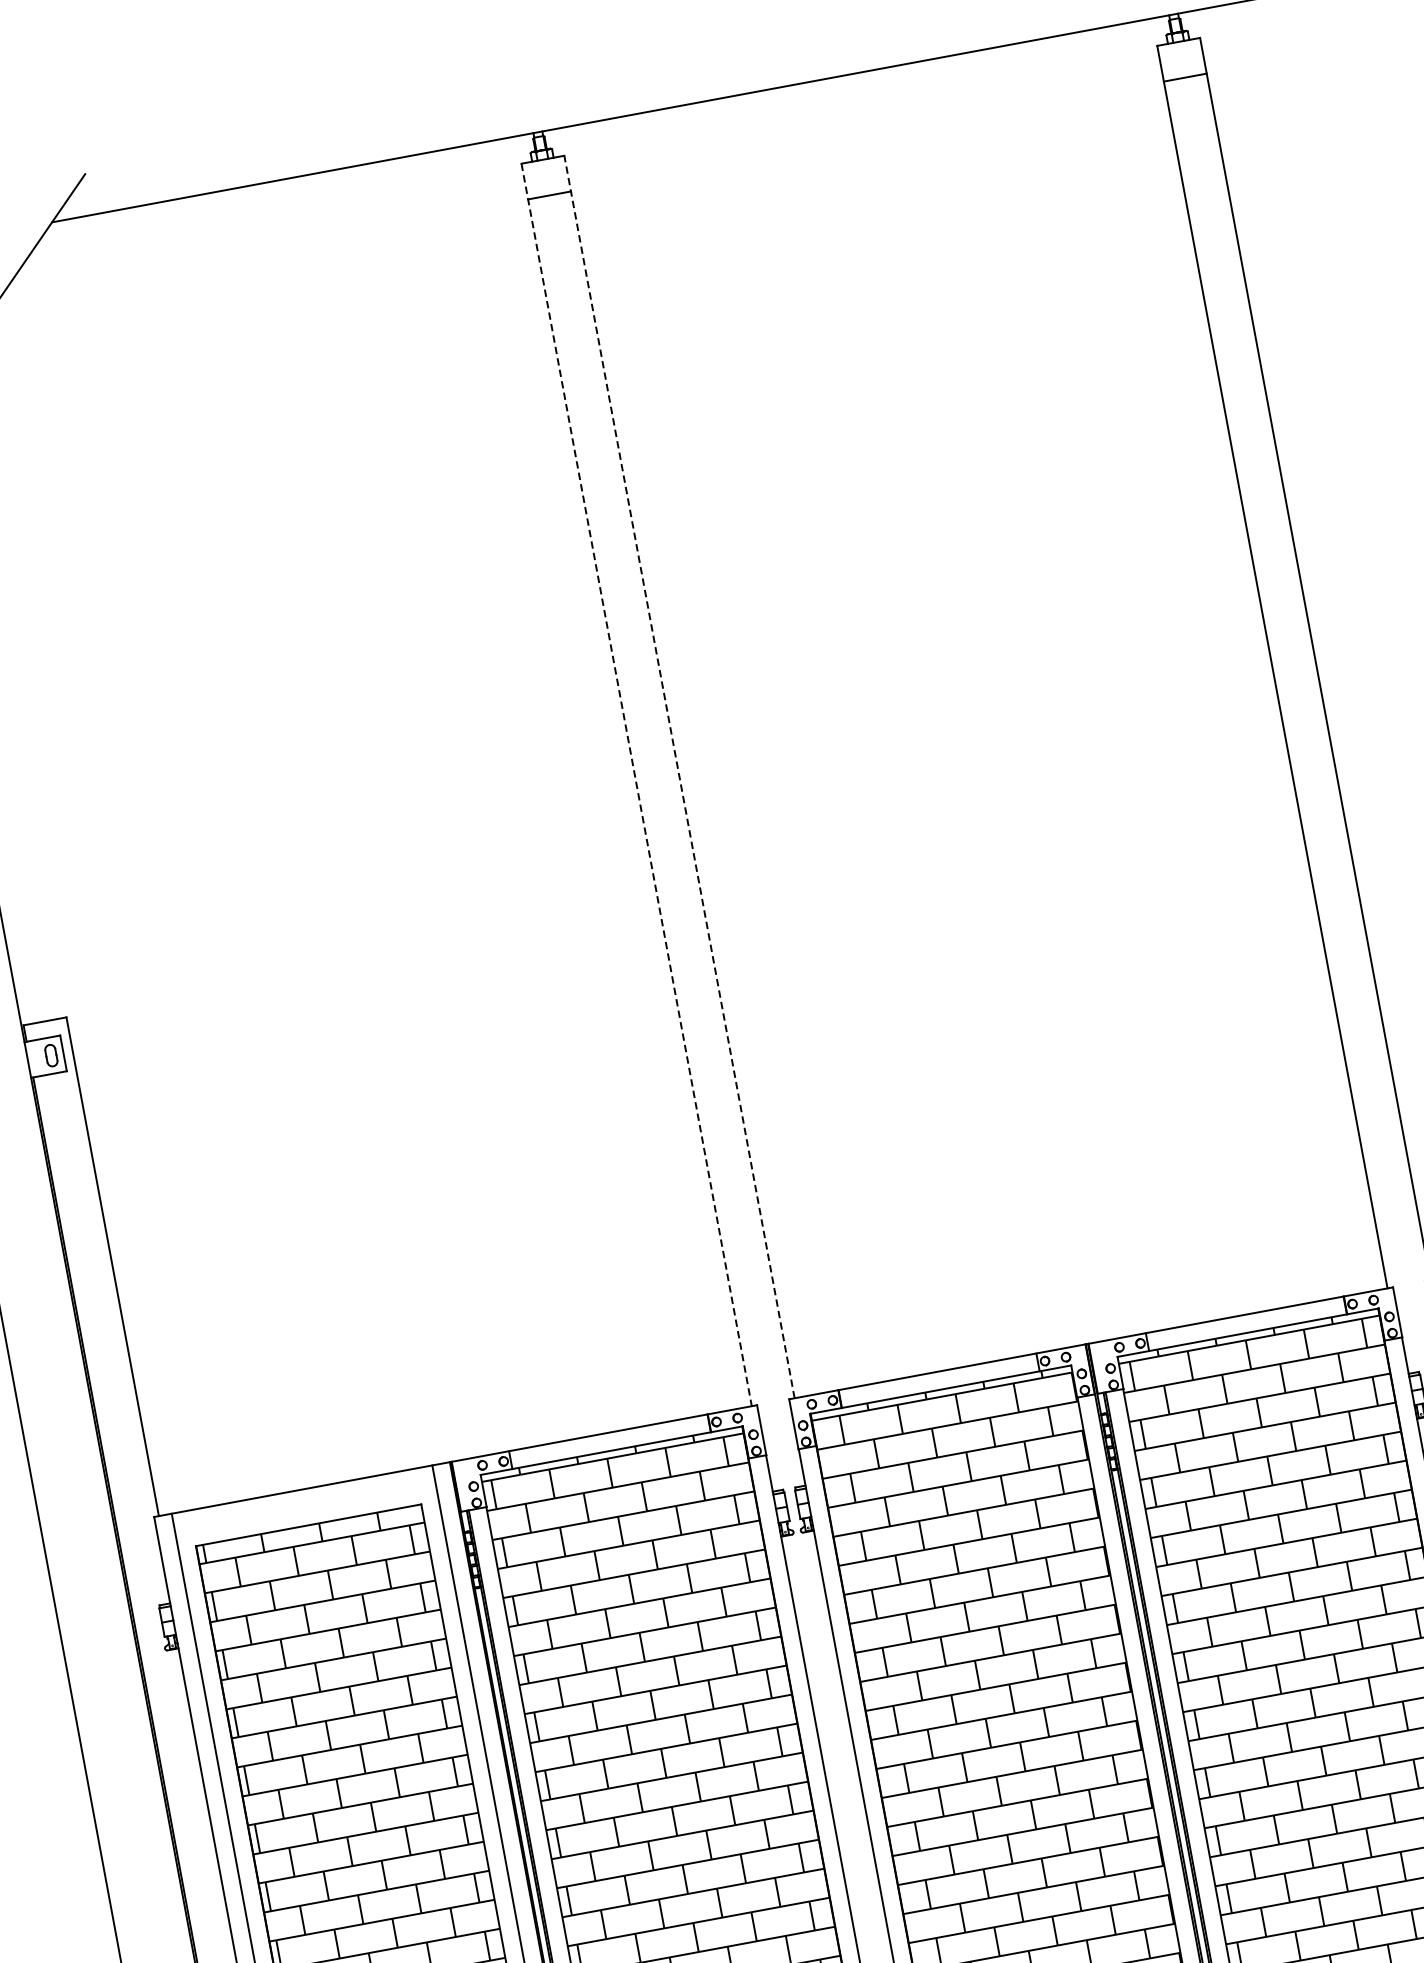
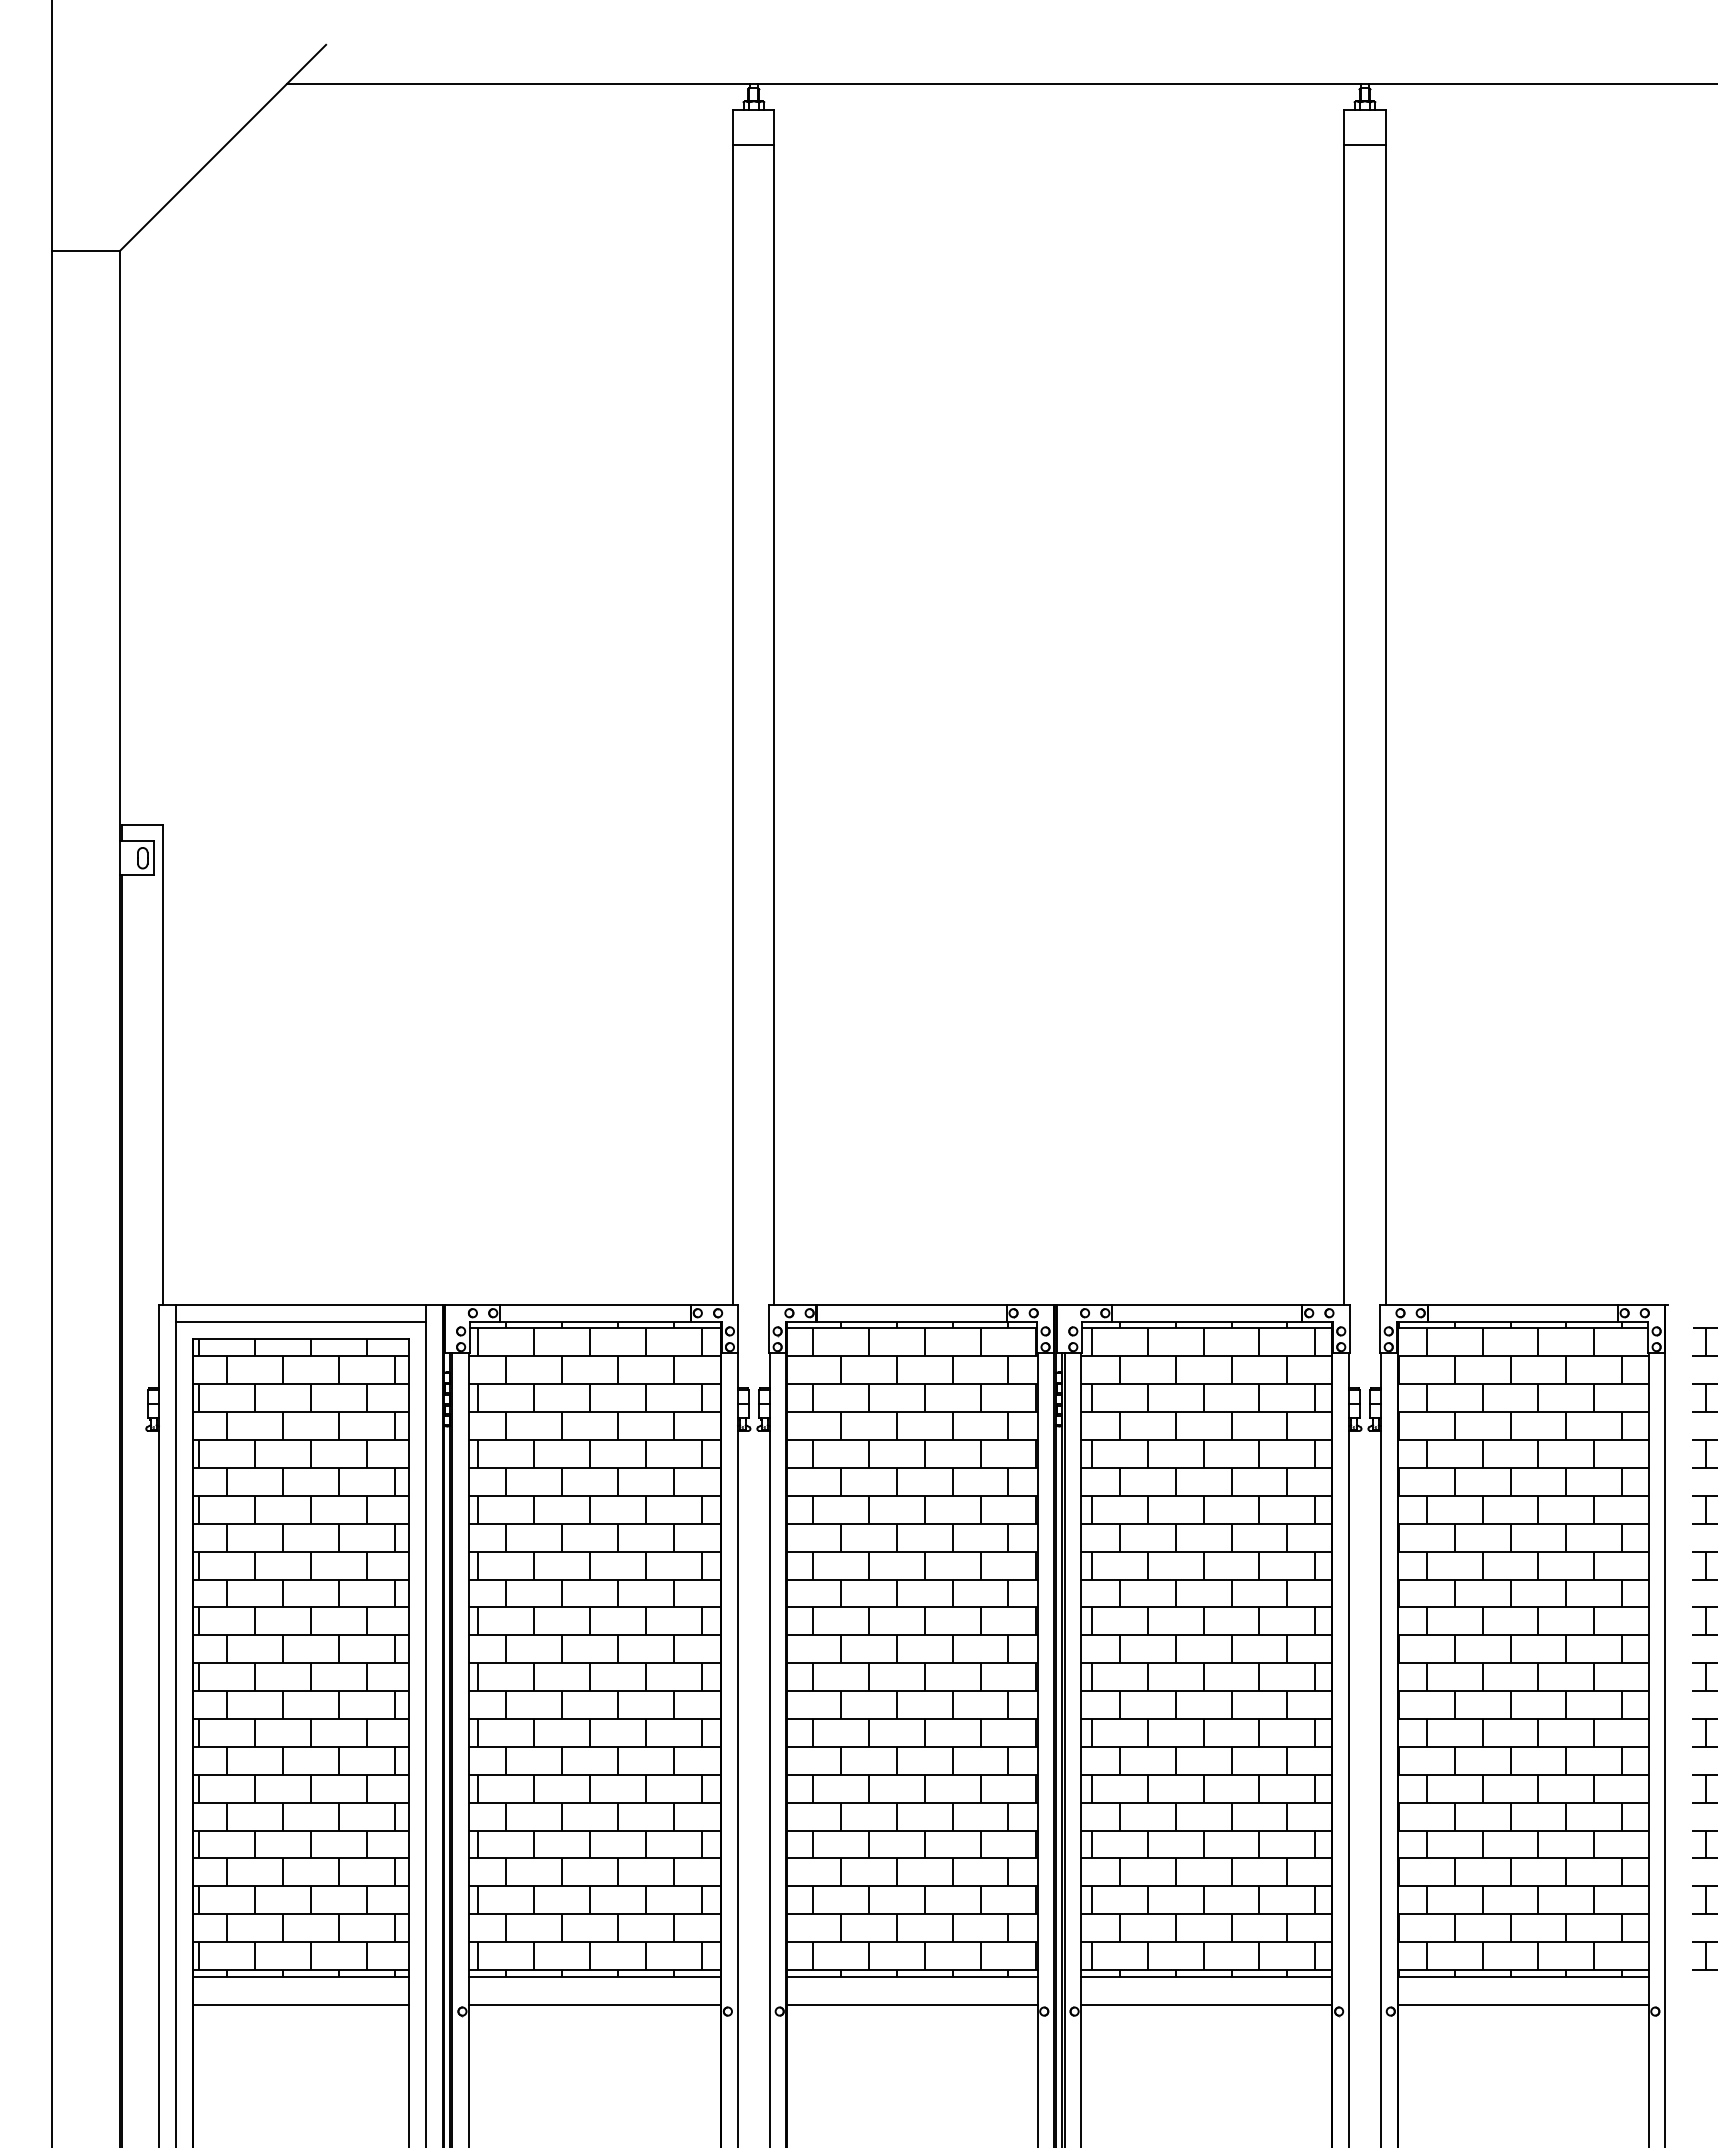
line: (679, 775) -> (774, 706), dashed -> solid
line: (636, 784) -> (733, 707), dashed -> solid
line: (304, 1507) -> (300, 1321), added

